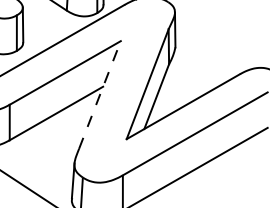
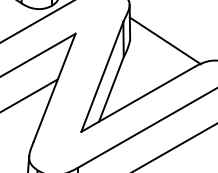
line: (210, 47) -> (165, 40), added
line: (99, 94) -> (54, 87), dashed -> solid

